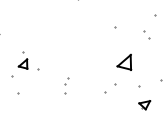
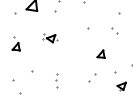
part: (66, 32) -> (50, 38), added
part: (23, 59) -> (15, 43), moved
part: (124, 60) -> (100, 53), size x0.62

